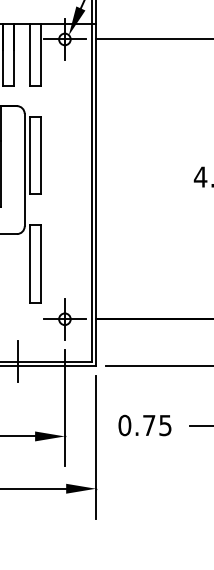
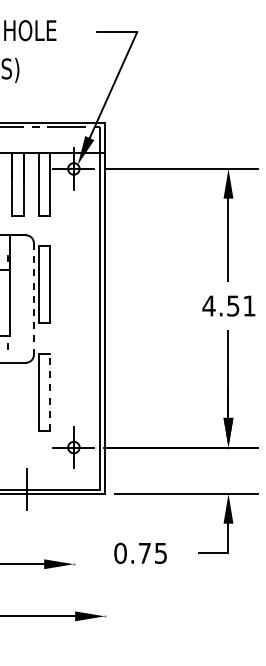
line: (24, 170) -> (33, 299), solid -> dashed
line: (41, 263) -> (50, 392), solid -> dashed
line: (64, 407) -> (73, 535), removed
text: (144, 424) -> (140, 552), moved
line: (95, 447) -> (104, 575), removed

